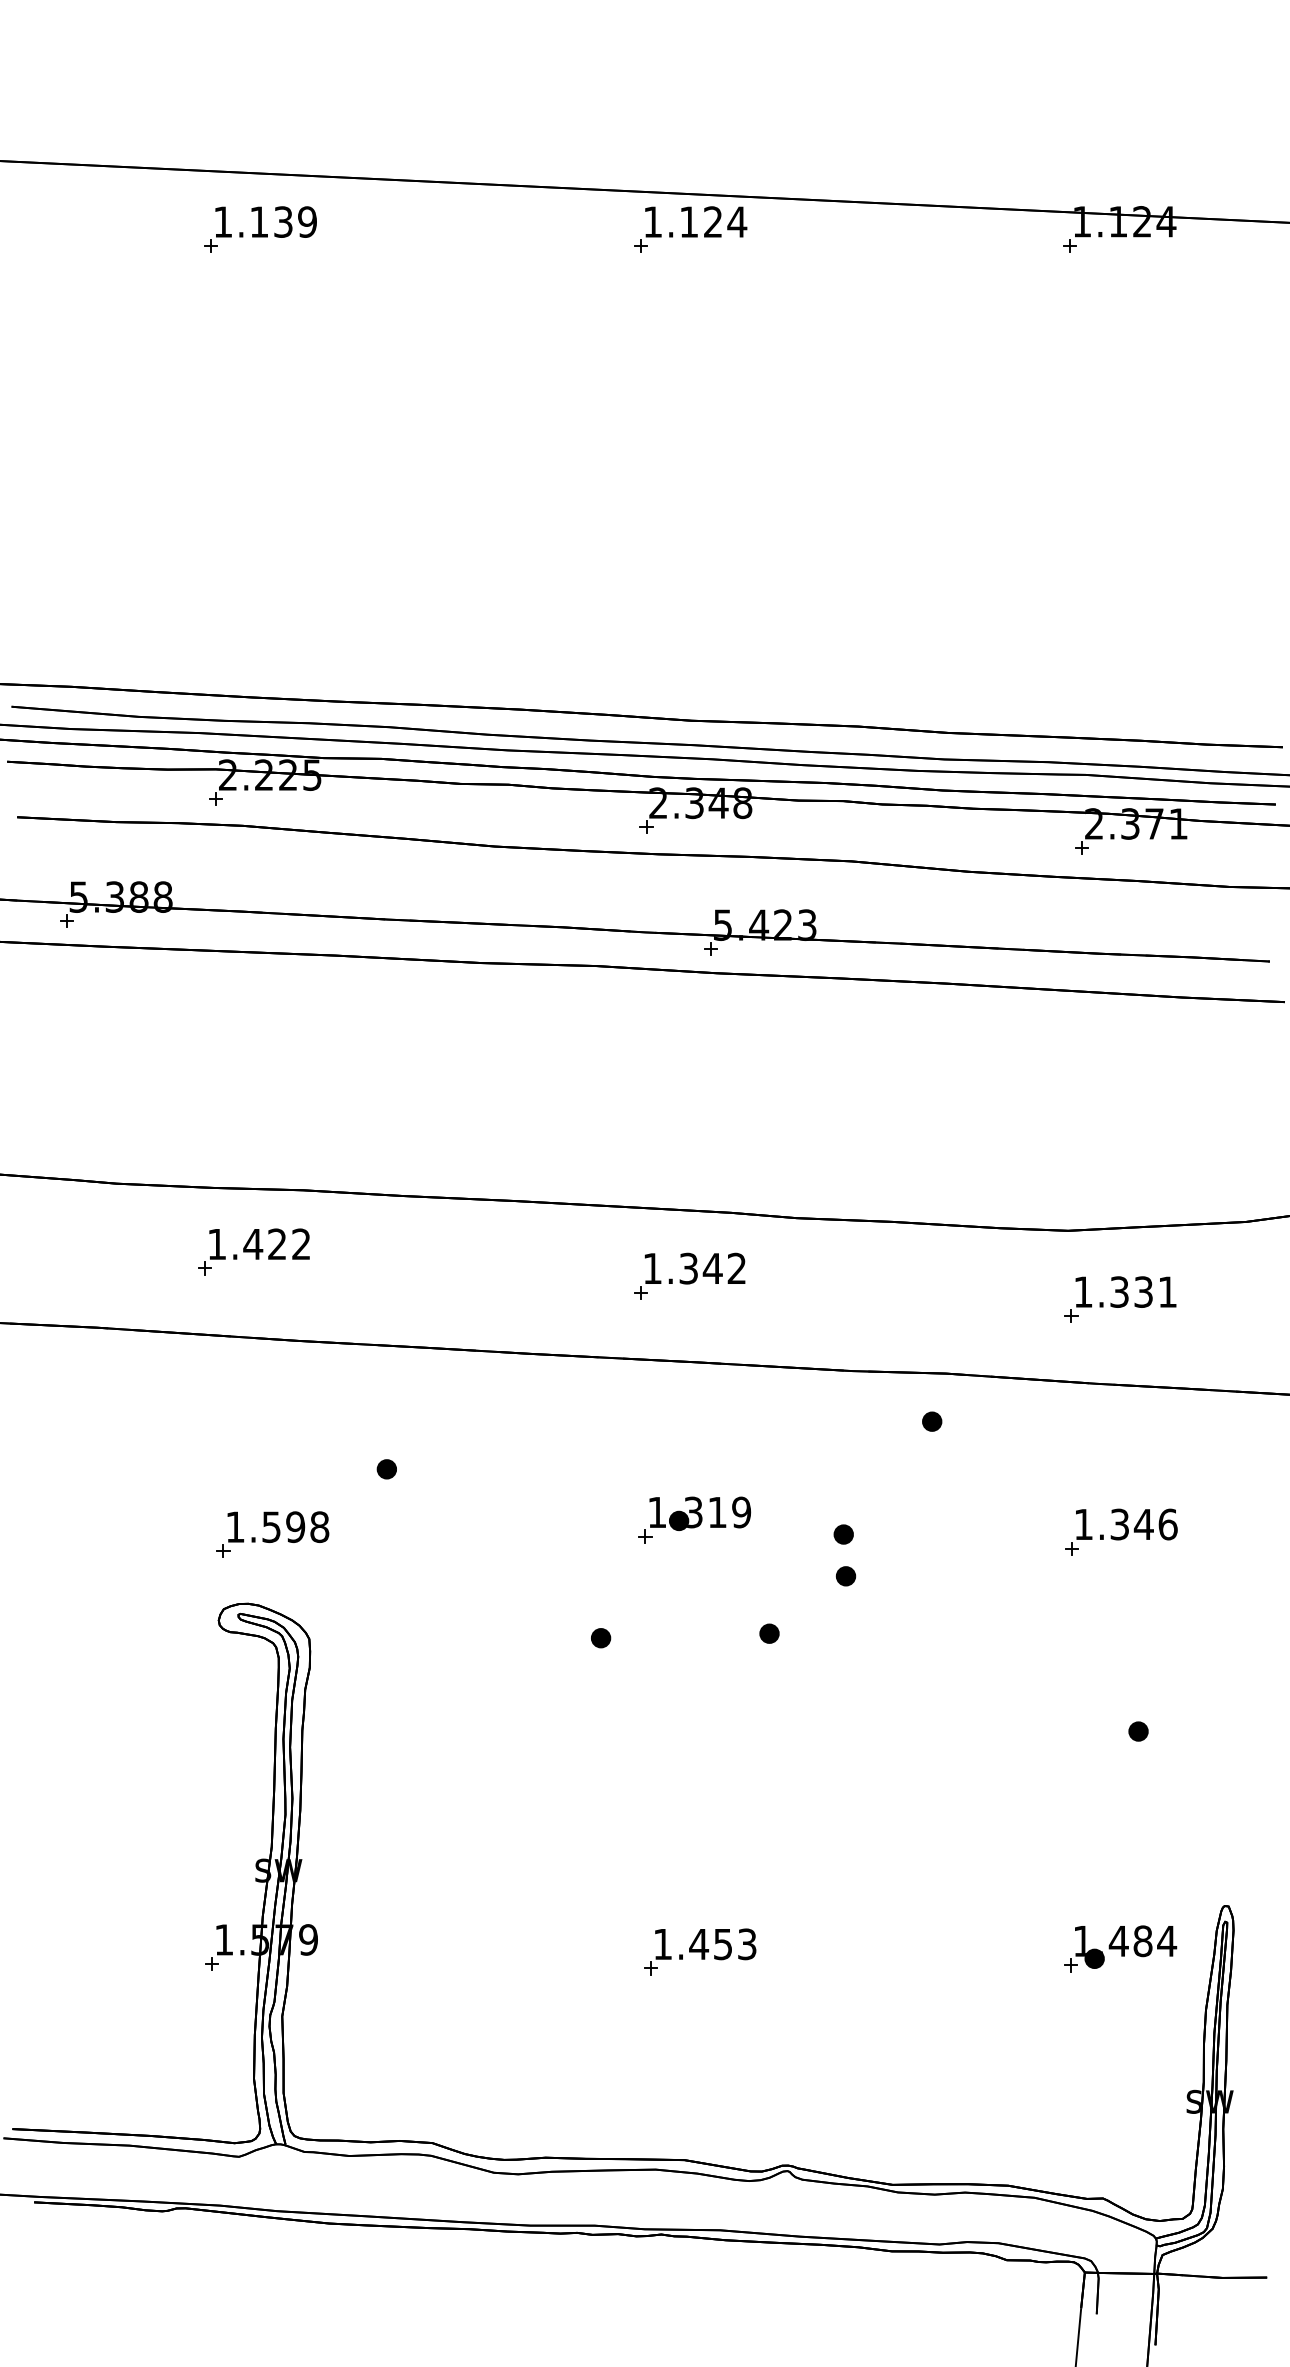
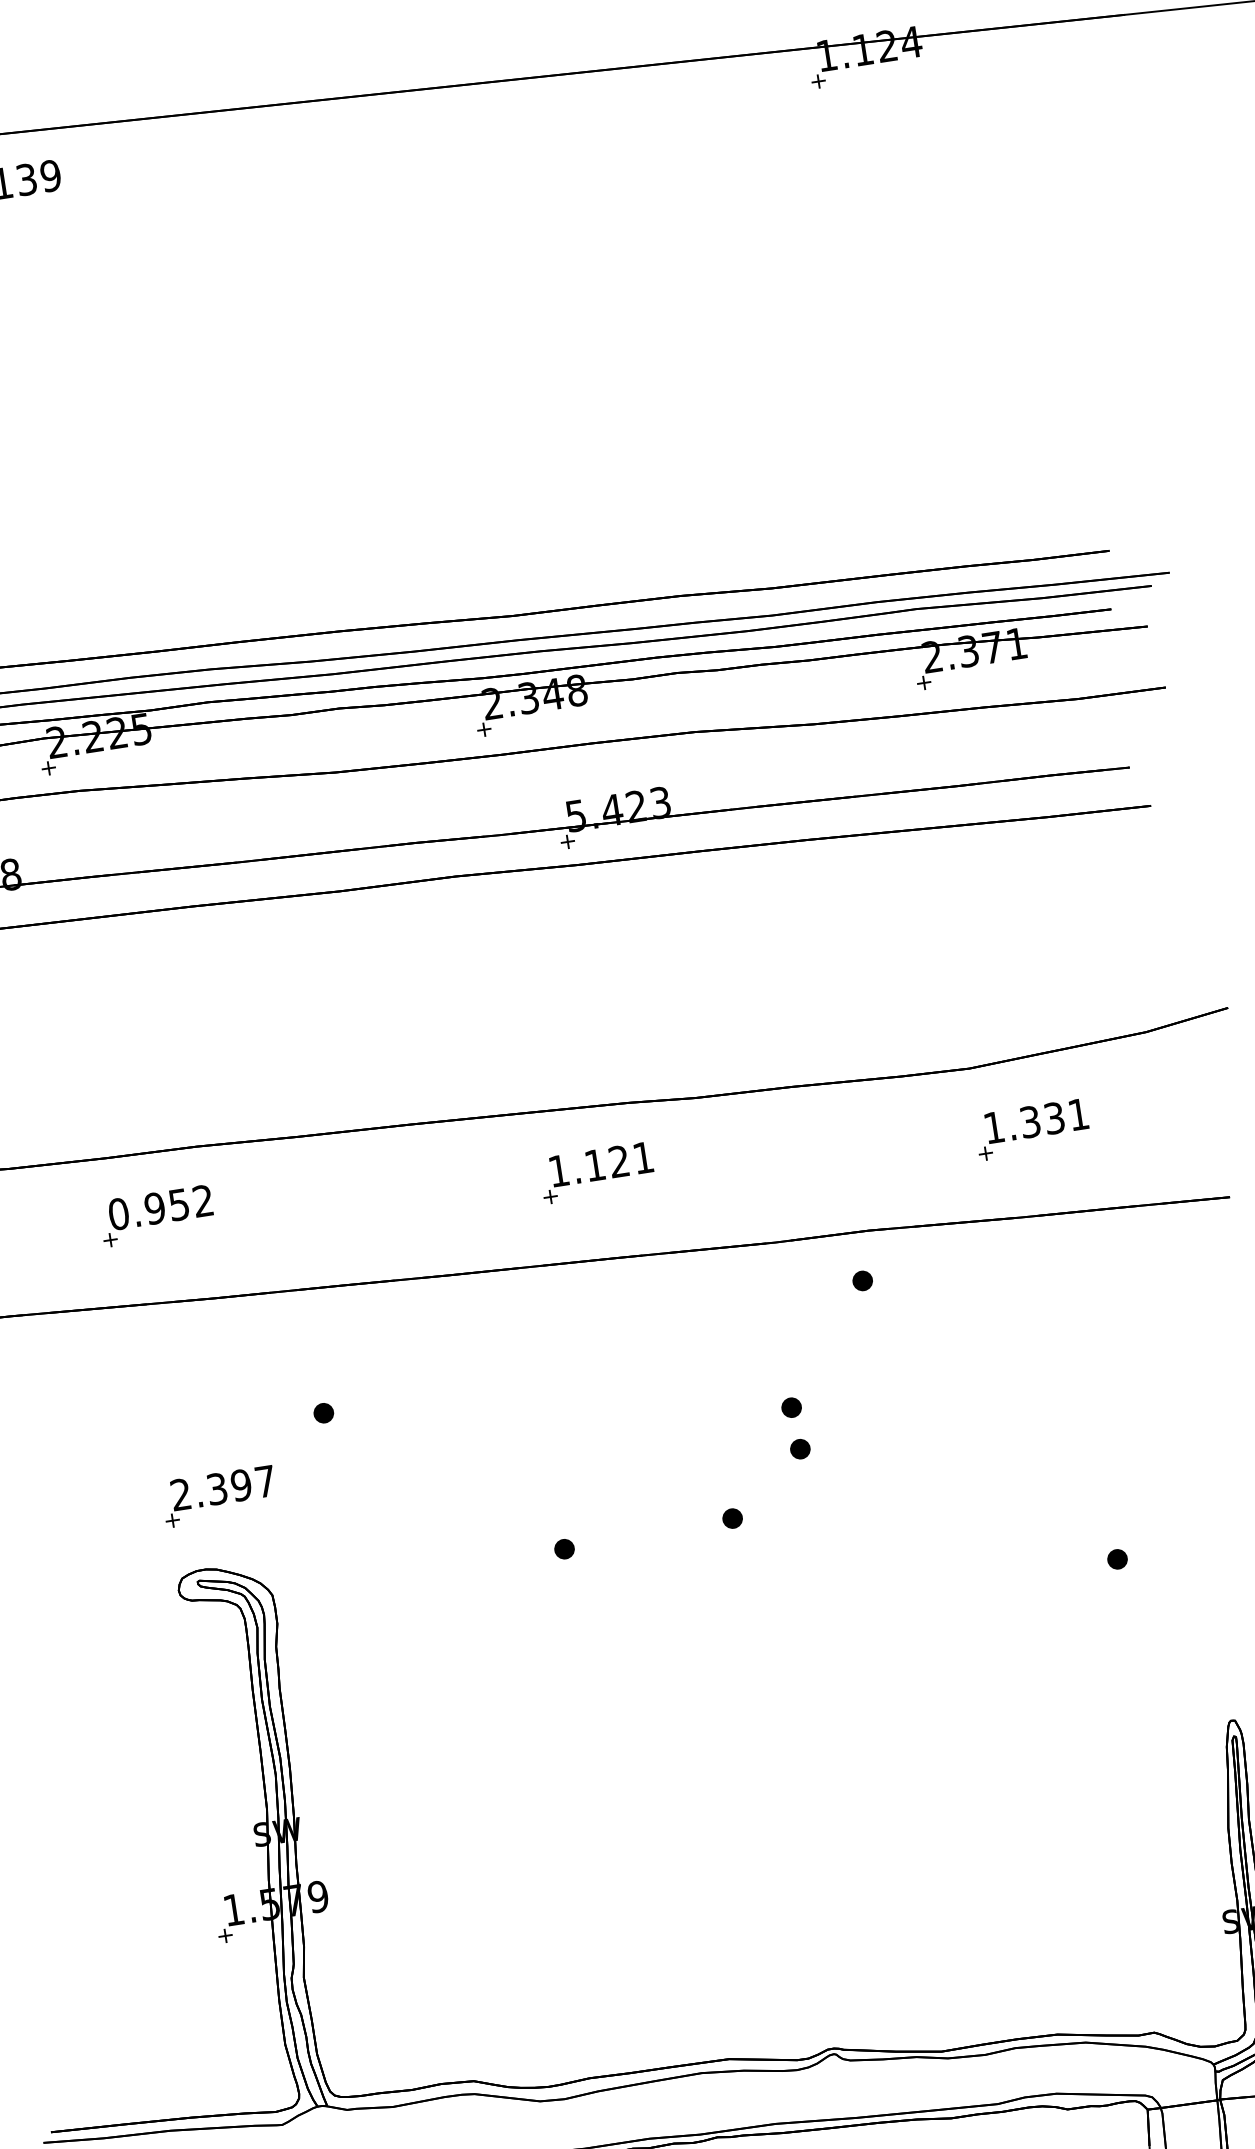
part: (690, 229) -> (435, 123), removed
text: (246, 1244) -> (148, 1209), 1.422 -> 0.952
text: (712, 1268) -> (618, 1161), 1.342 -> 1.121
part: (694, 1519) -> (639, 1415), removed
text: (277, 1527) -> (223, 1488), 1.598 -> 2.397
part: (1121, 1531) -> (1069, 1361), removed
part: (1120, 1948) -> (1133, 1779), removed
part: (700, 1951) -> (712, 1847), removed

